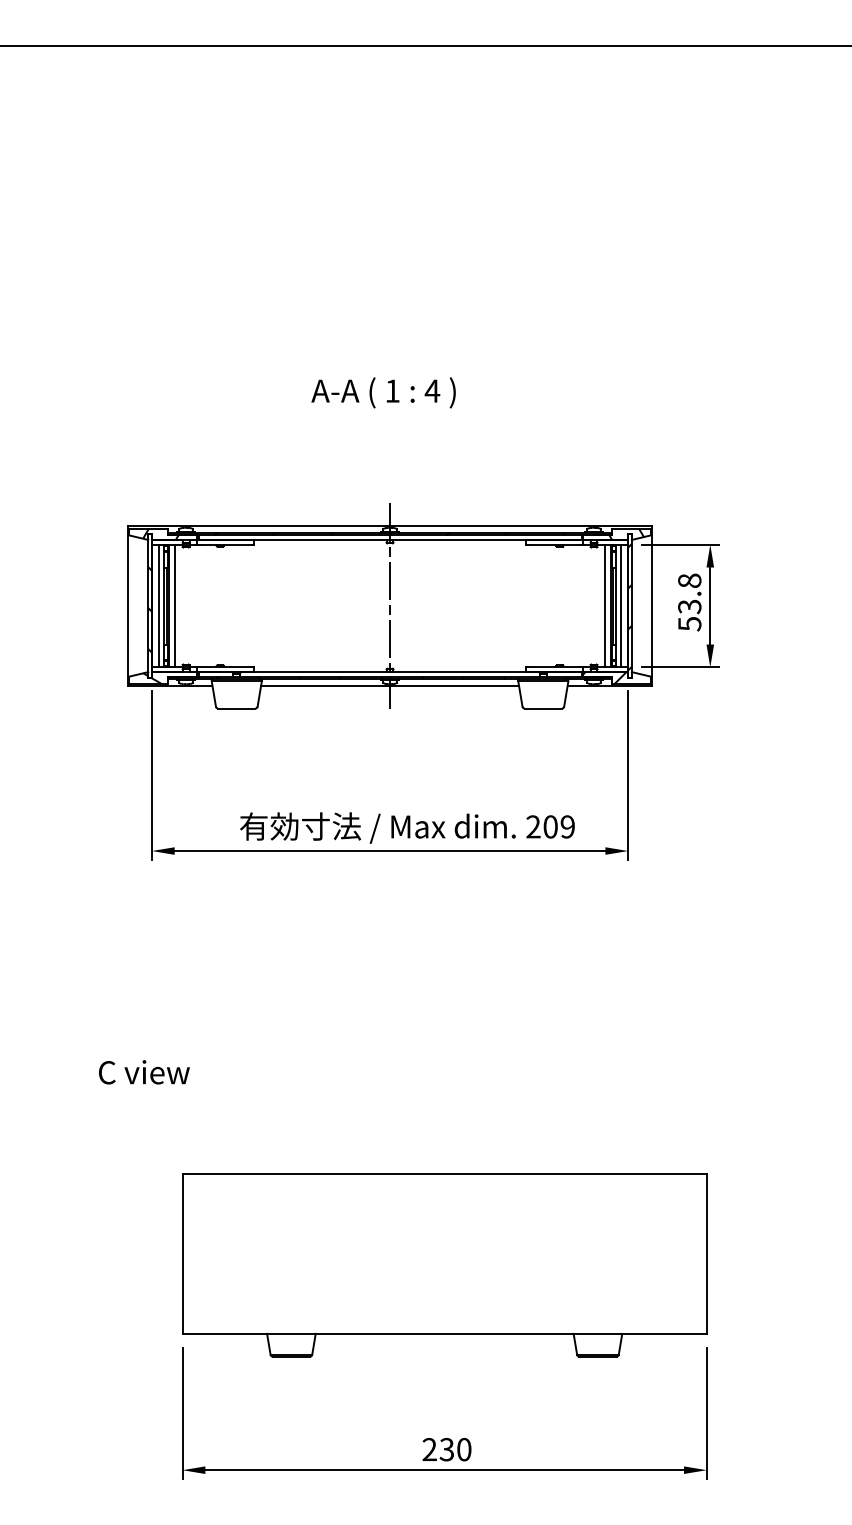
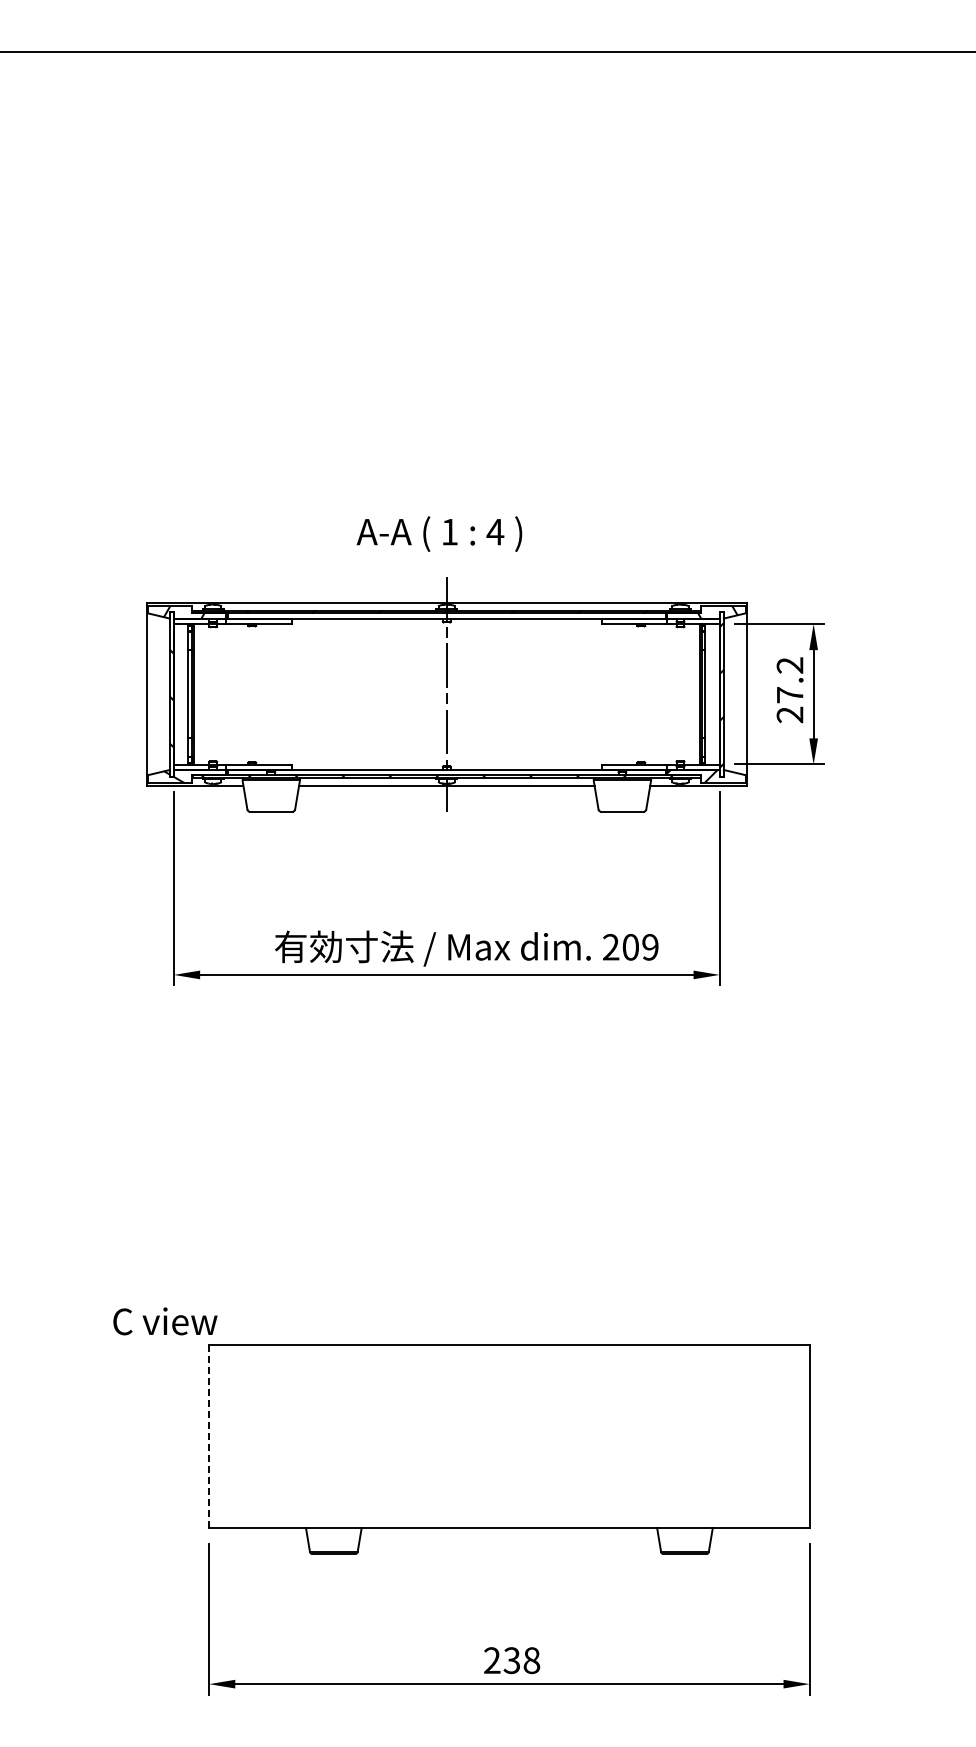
text: (383, 392) -> (439, 533), moved
text: (689, 602) -> (789, 690), 53.8 -> 27.2
line: (158, 606) -> (181, 694), removed
line: (175, 606) -> (200, 694), removed
line: (605, 606) -> (693, 694), removed
line: (621, 606) -> (711, 694), removed
text: (144, 1072) -> (165, 1321), moved
line: (182, 1254) -> (209, 1437), solid -> dashed
text: (463, 1449) -> (531, 1660), 230 -> 238

